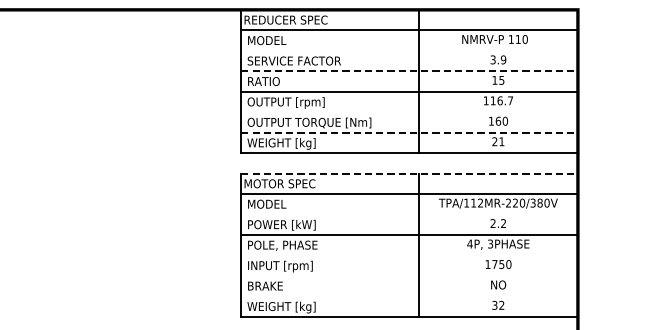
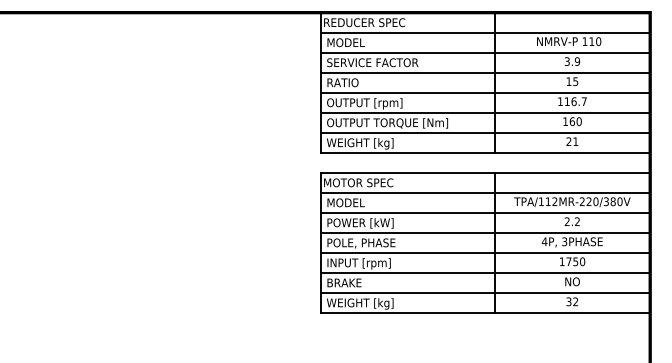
line: (409, 50) -> (485, 52), added
line: (409, 71) -> (485, 72), dashed -> solid
line: (409, 111) -> (485, 112), added
line: (409, 132) -> (485, 132), dashed -> solid
line: (409, 173) -> (485, 172), dashed -> solid
line: (409, 214) -> (485, 212), added
line: (409, 255) -> (485, 252), added
line: (409, 275) -> (485, 272), added
line: (409, 295) -> (485, 292), added

